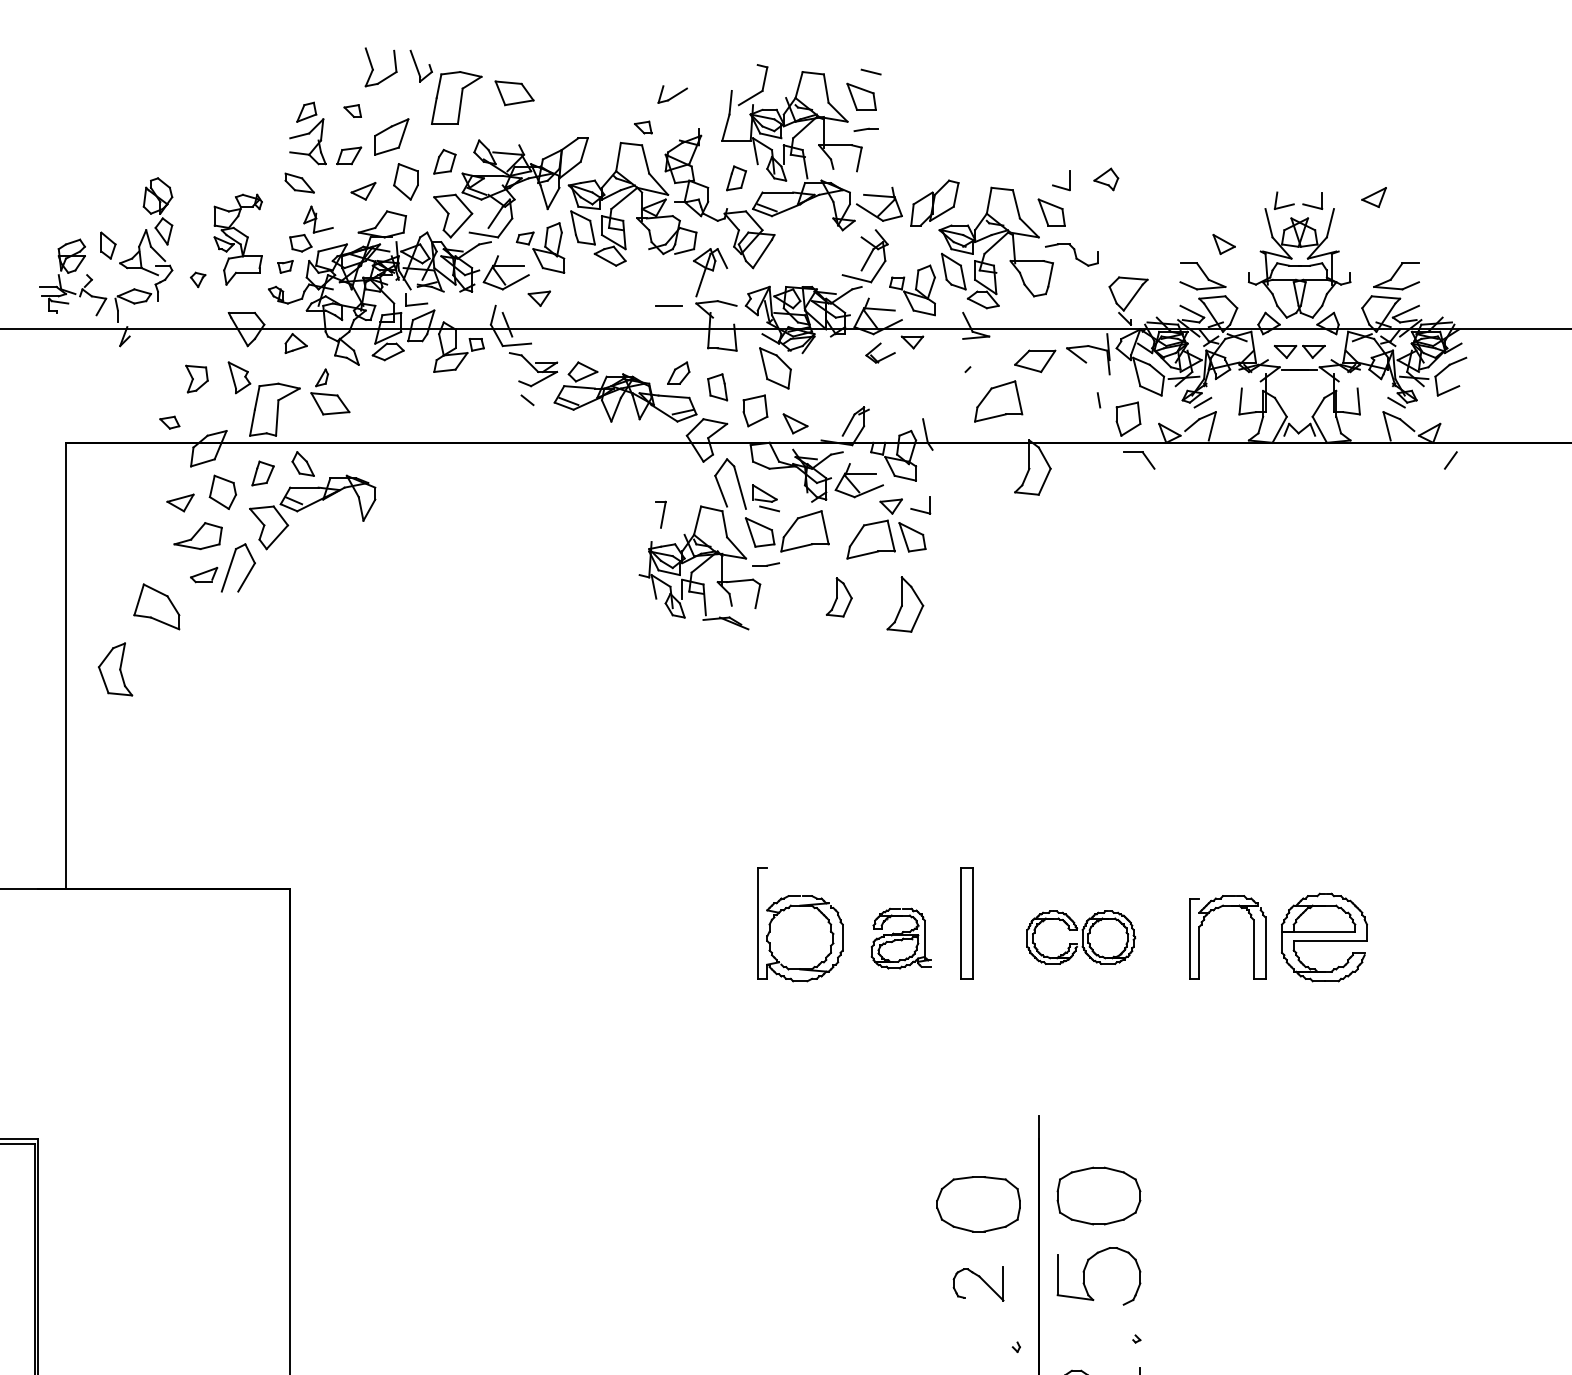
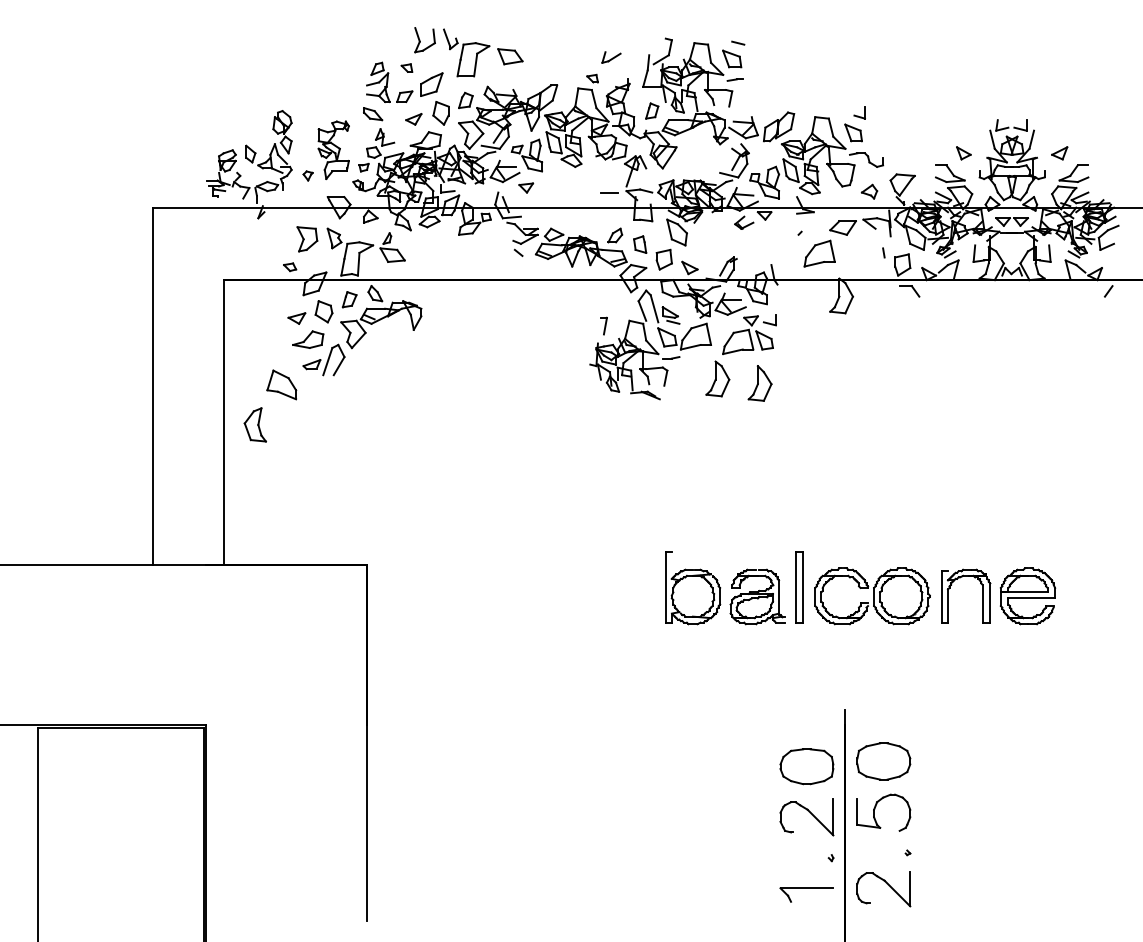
part: (1106, 178) -> (869, 191), moved
part: (1373, 197) -> (1059, 153), moved
part: (197, 379) -> (307, 239), size x1.43
part: (838, 596) -> (717, 378), size x1.43
part: (901, 937) -> (757, 596), size x1.43
part: (1081, 937) -> (872, 596), size x1.67
part: (977, 1283) -> (806, 817), size x1.67

